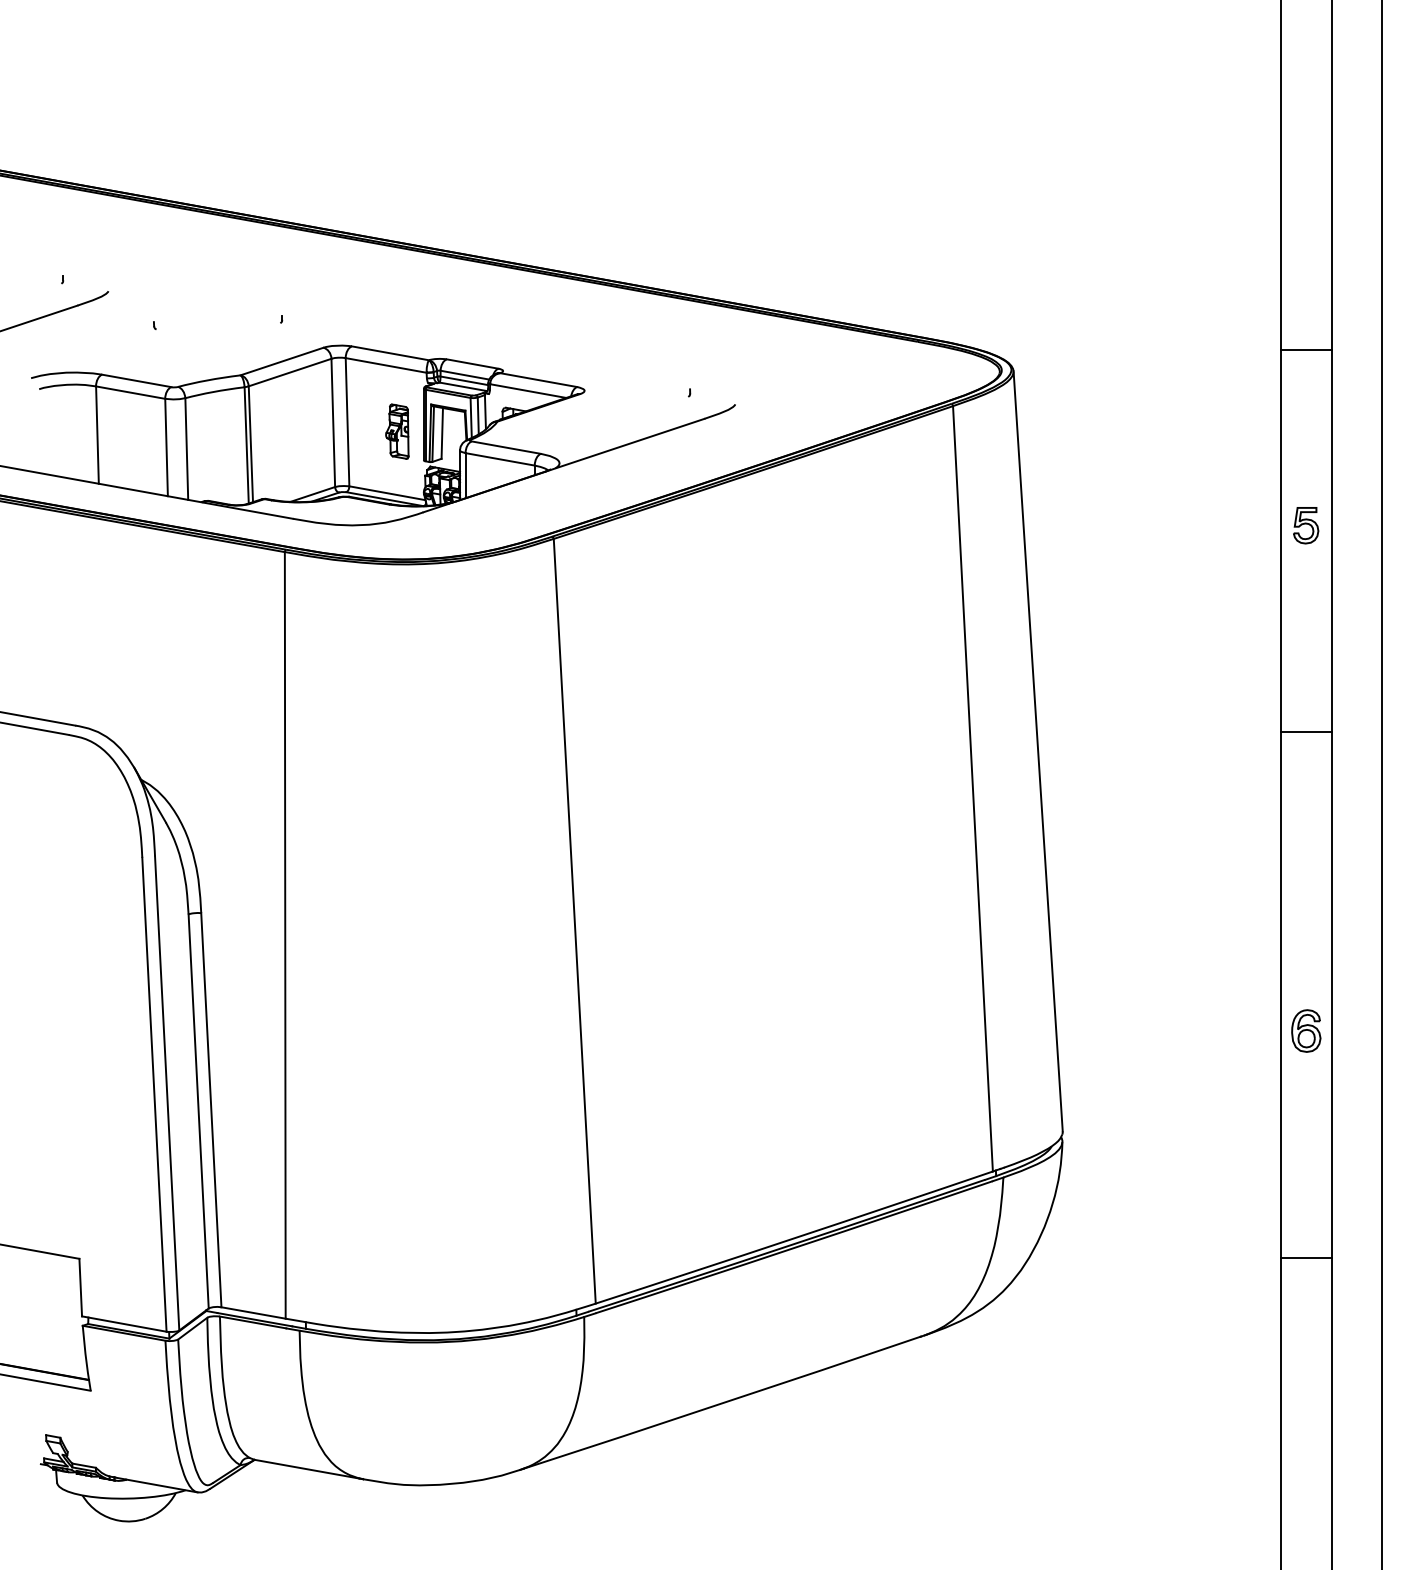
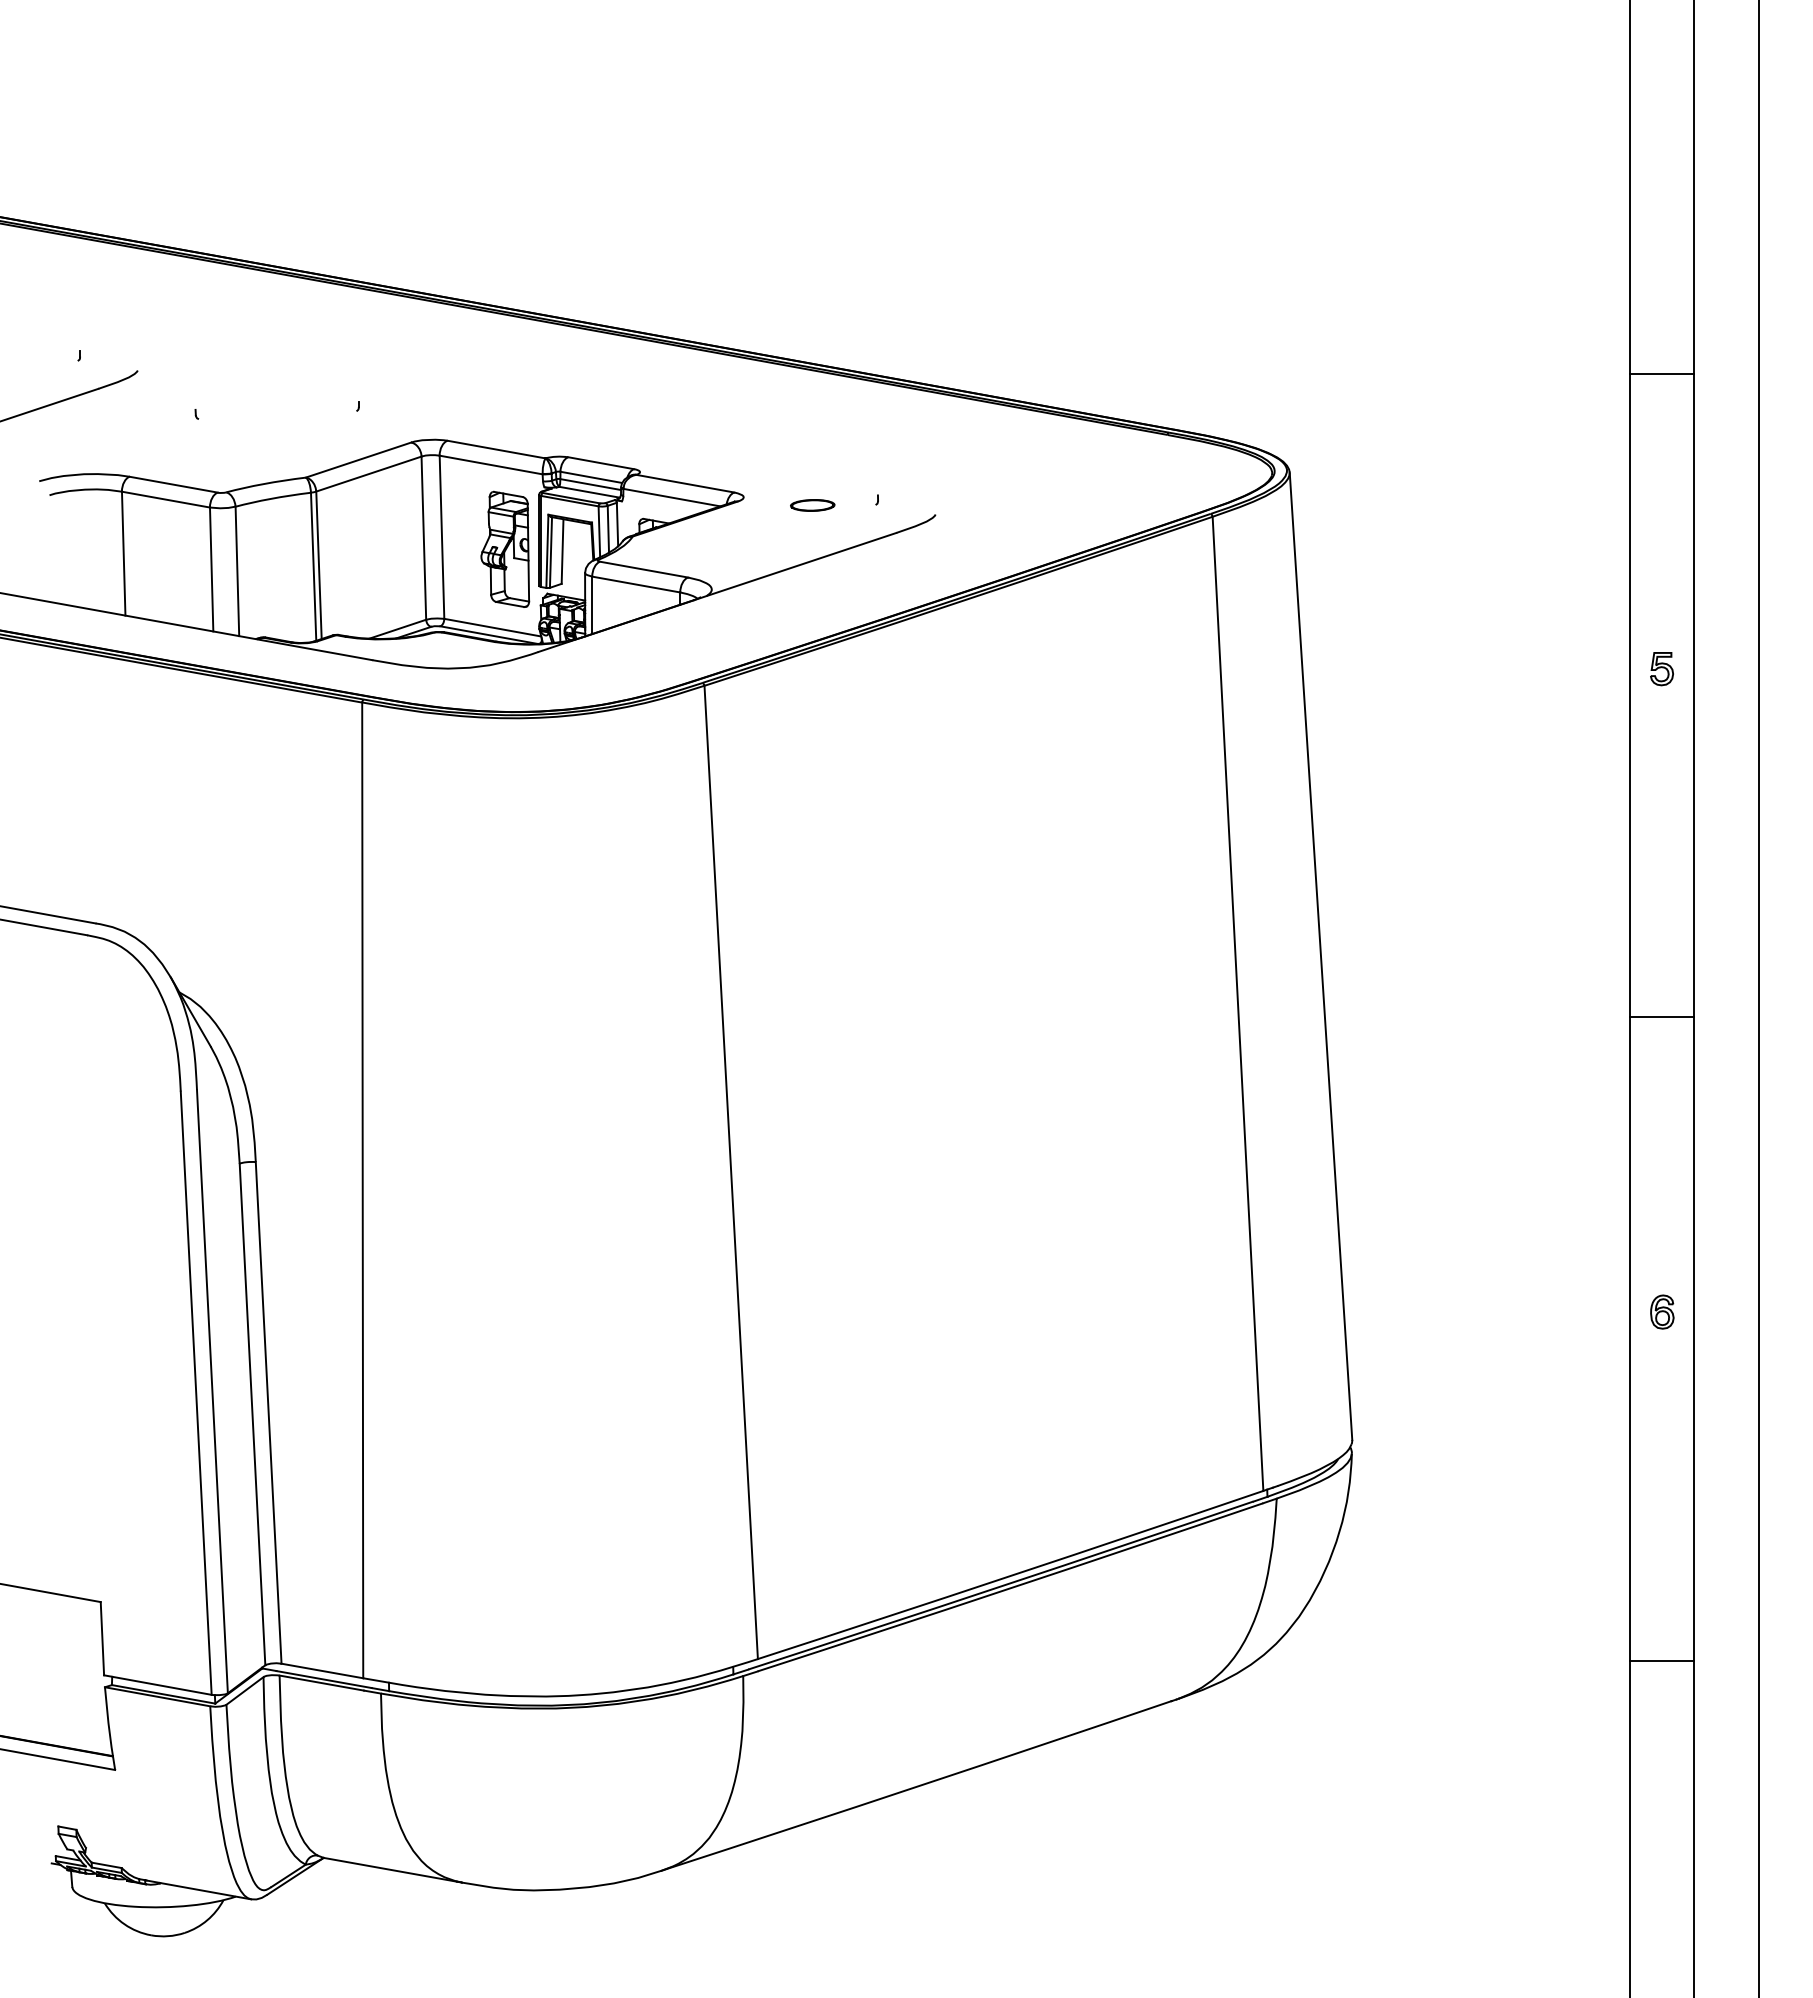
line: (1306, 350) -> (1662, 373), moved
part: (638, 397) -> (812, 505), added
part: (397, 431) -> (505, 548), size x1.67
part: (1305, 526) -> (1661, 669), size x0.71
line: (1306, 732) -> (1662, 1017), moved
part: (1306, 1030) -> (1662, 1311), size x0.62
line: (1306, 1258) -> (1662, 1660), moved

